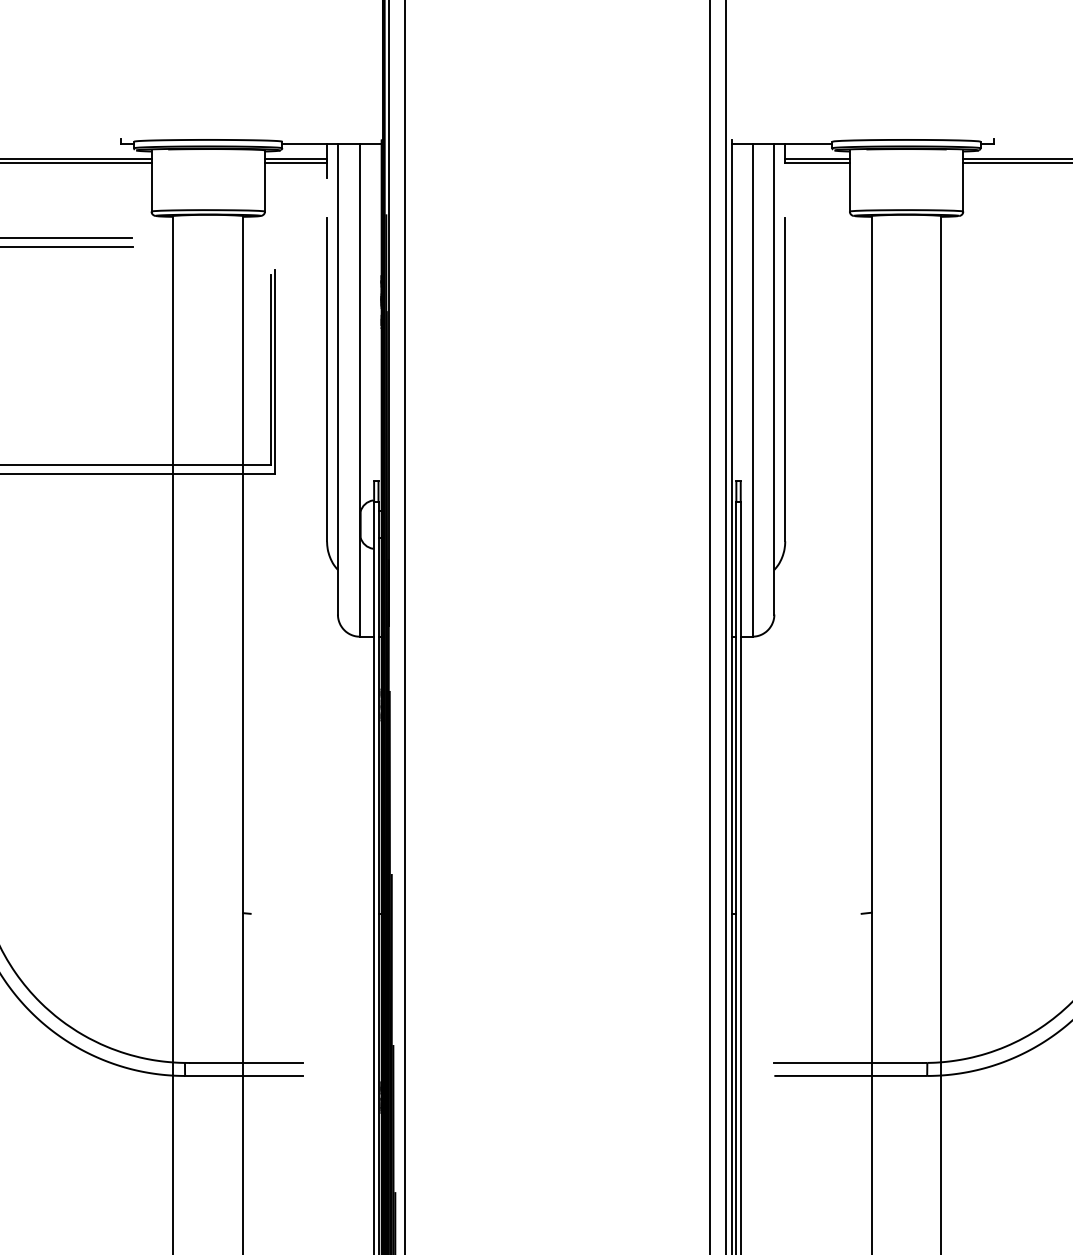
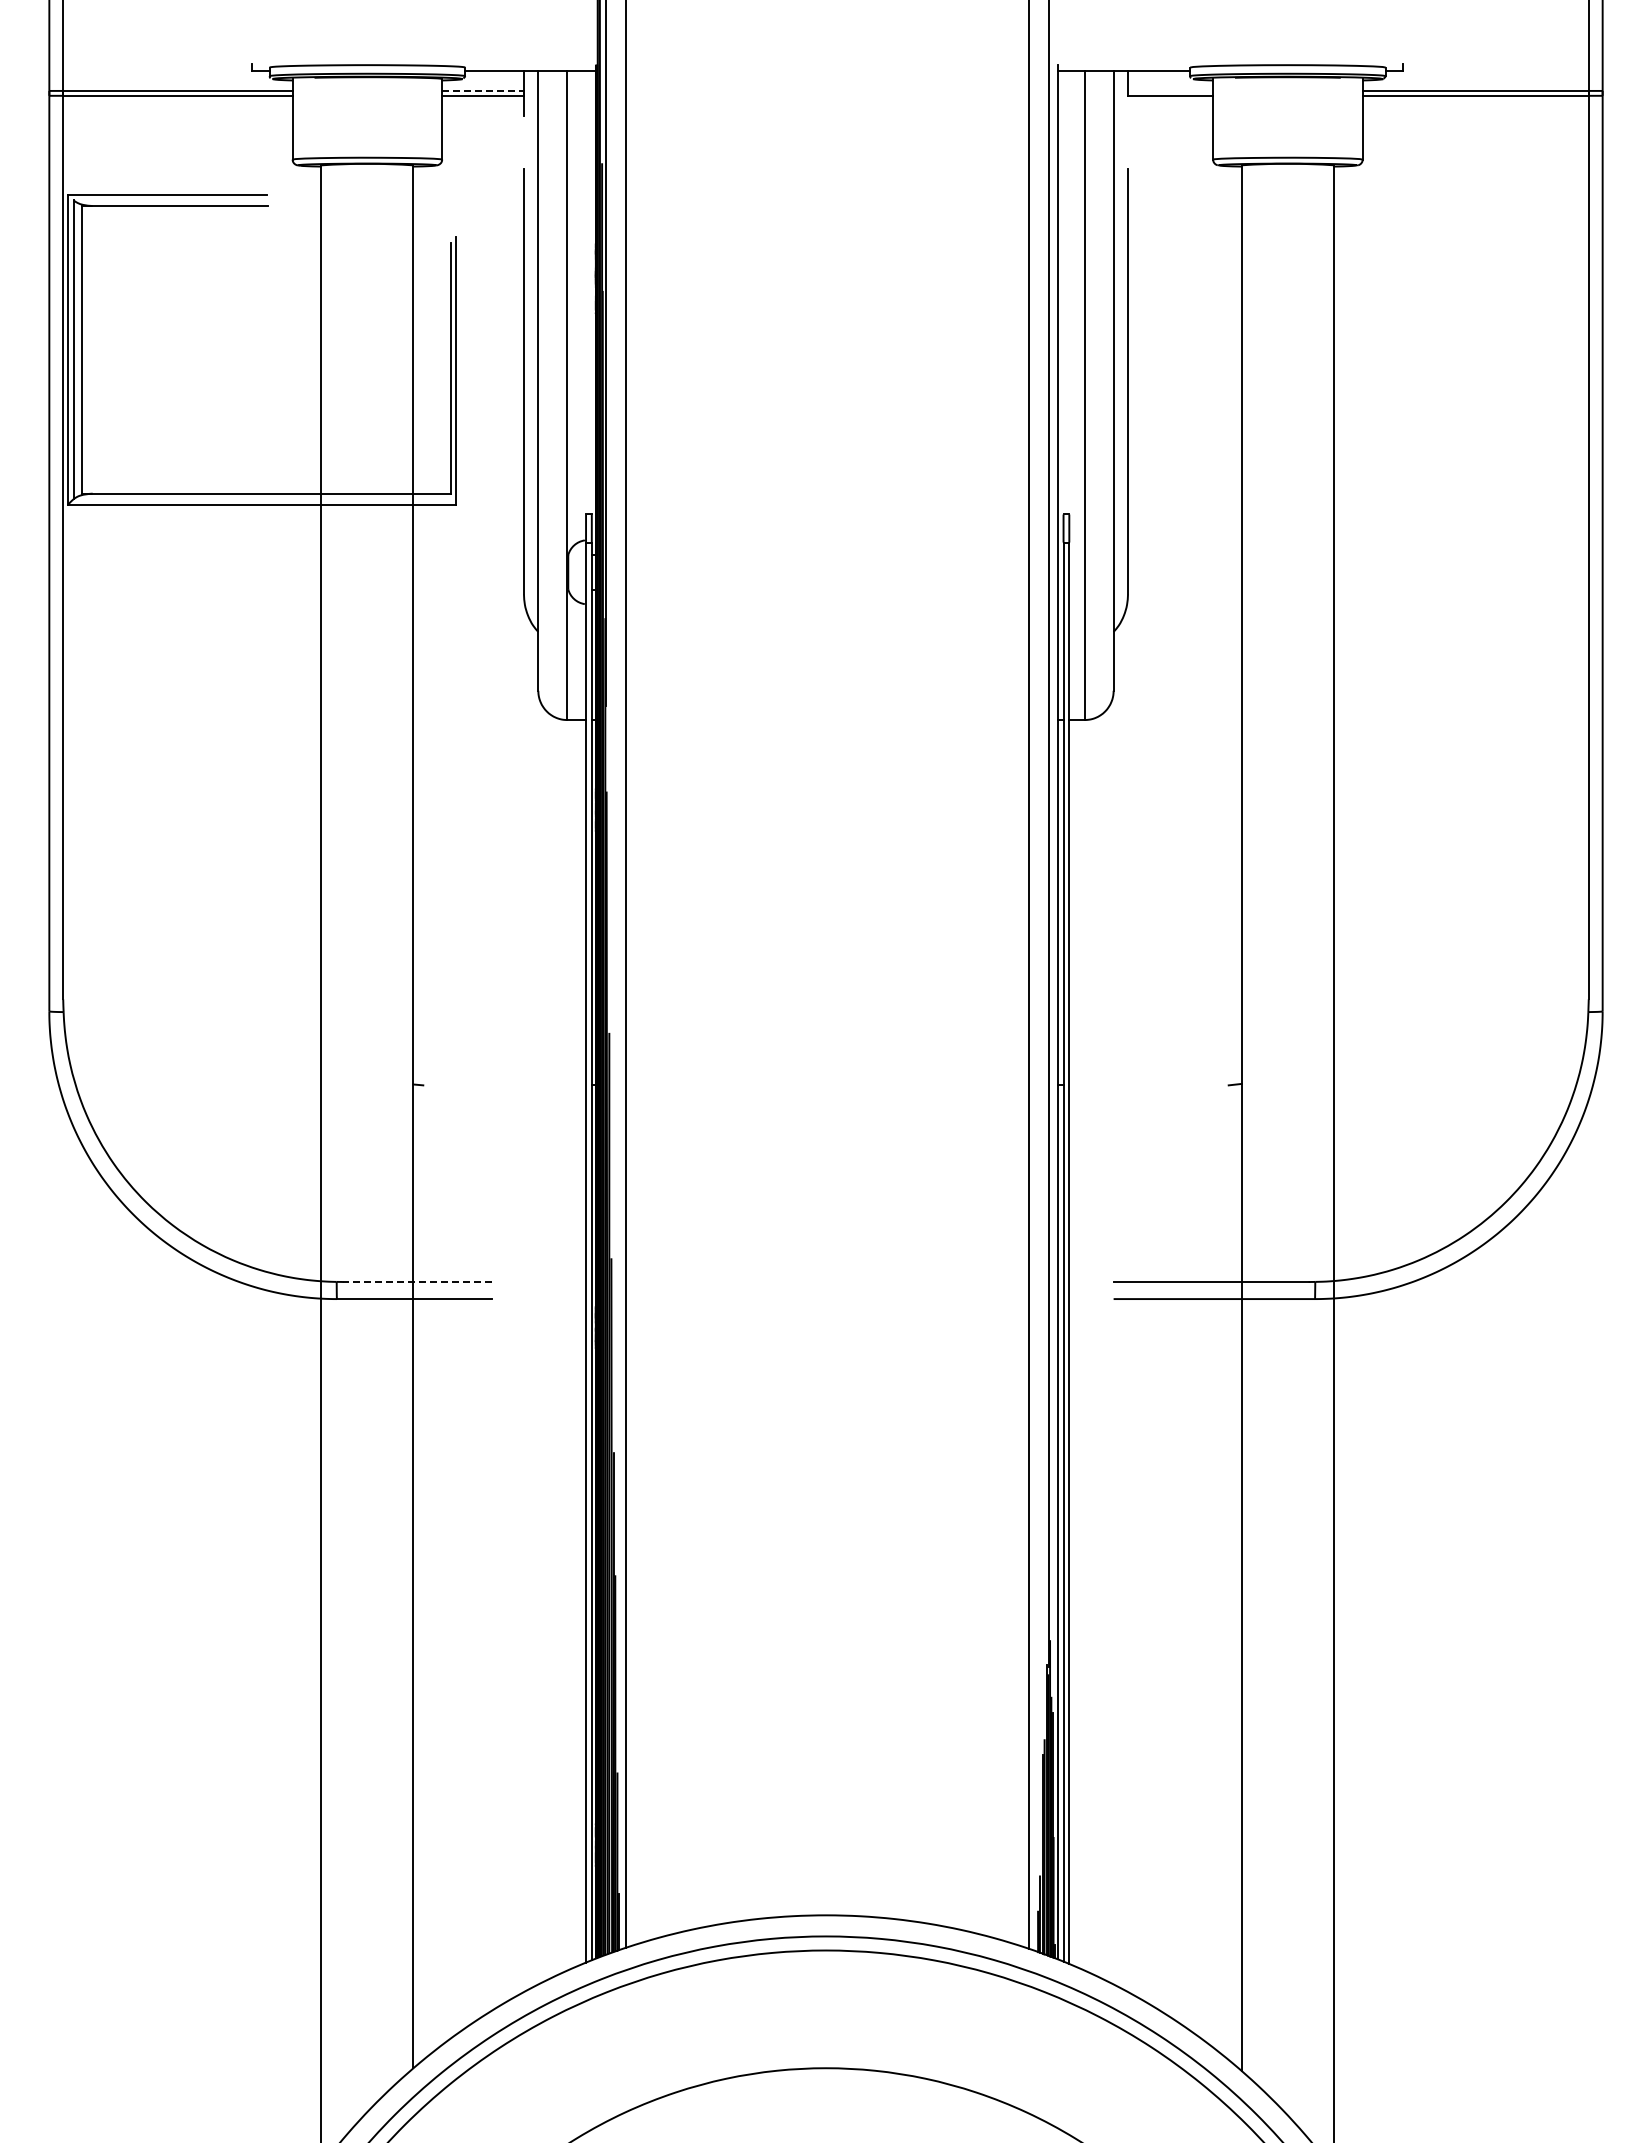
line: (296, 159) -> (483, 90), solid -> dashed
line: (817, 159) -> (1170, 90), removed
line: (246, 1063) -> (417, 1282), solid -> dashed

